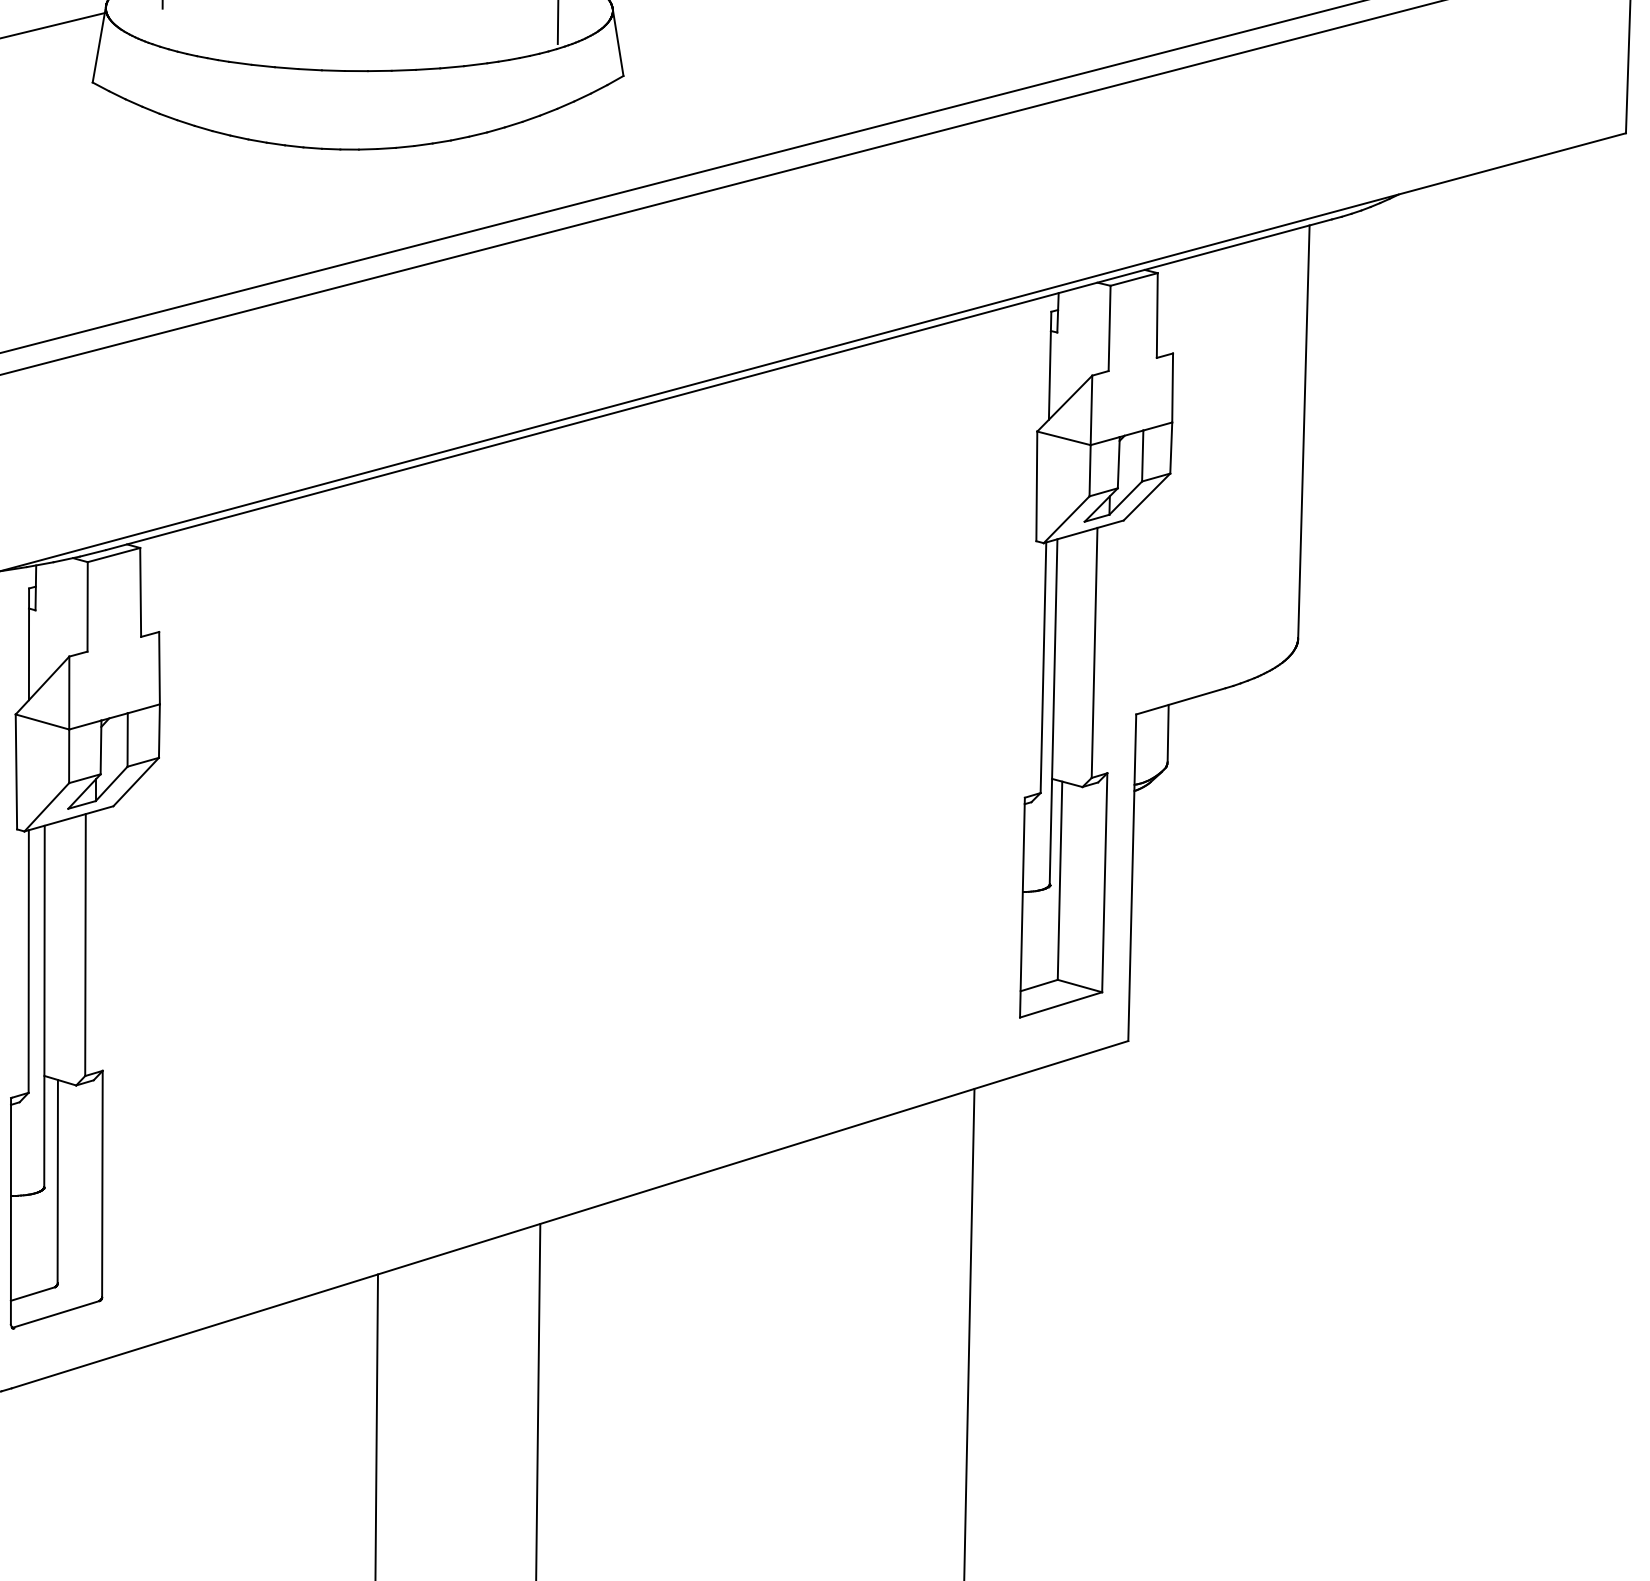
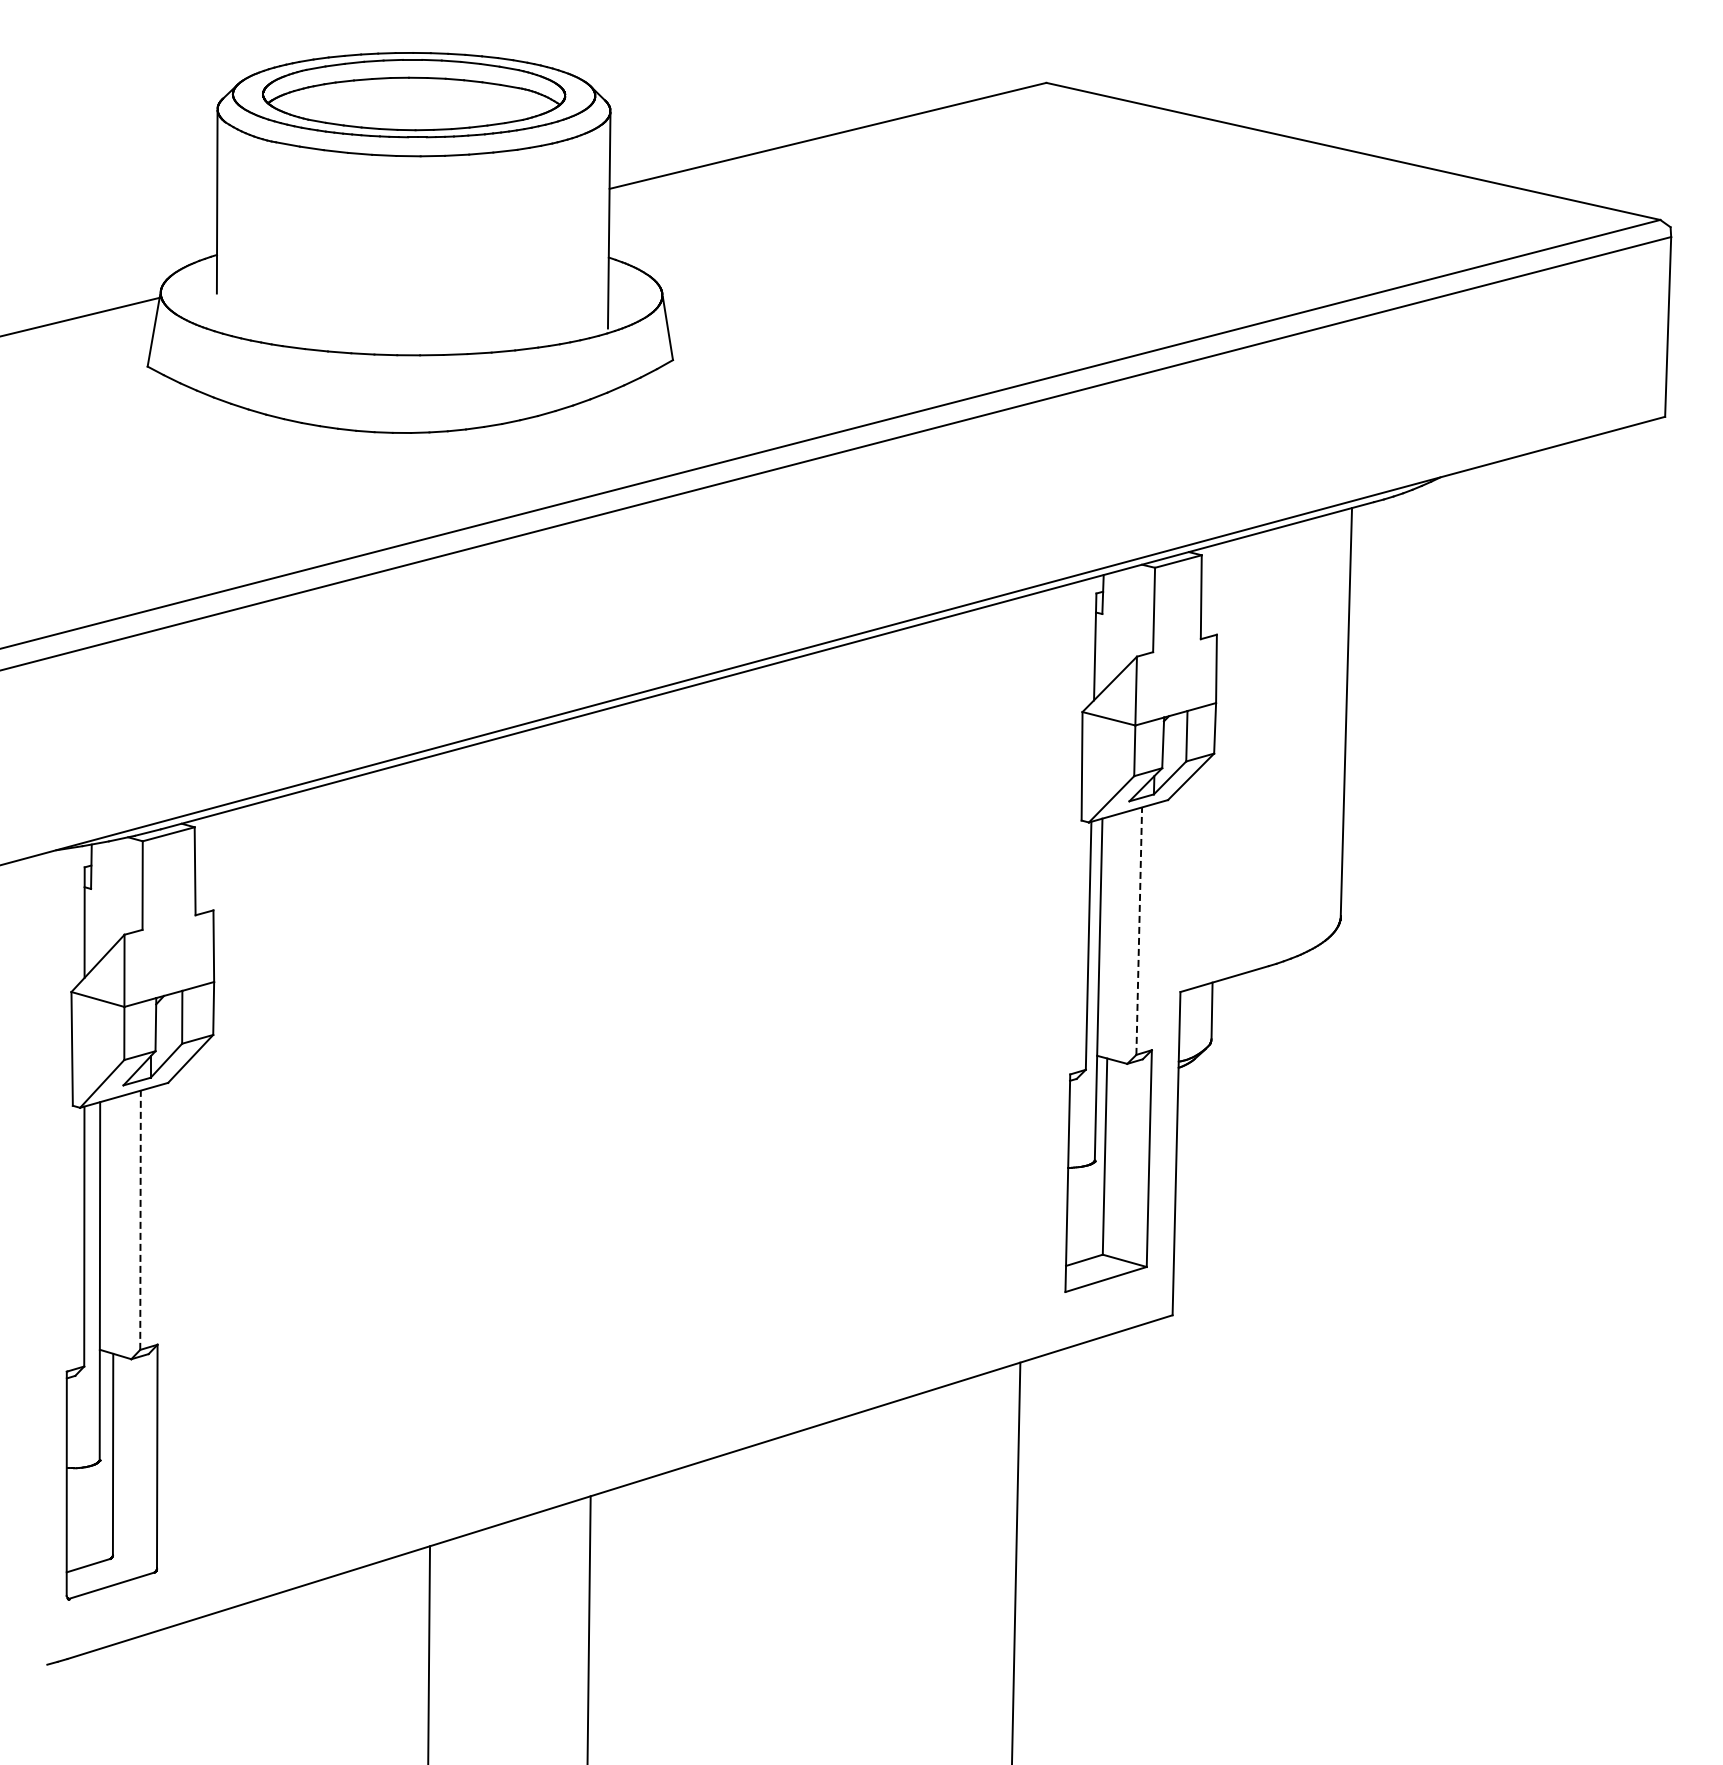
line: (1094, 653) -> (1139, 931), solid -> dashed
line: (85, 945) -> (140, 1220), solid -> dashed

